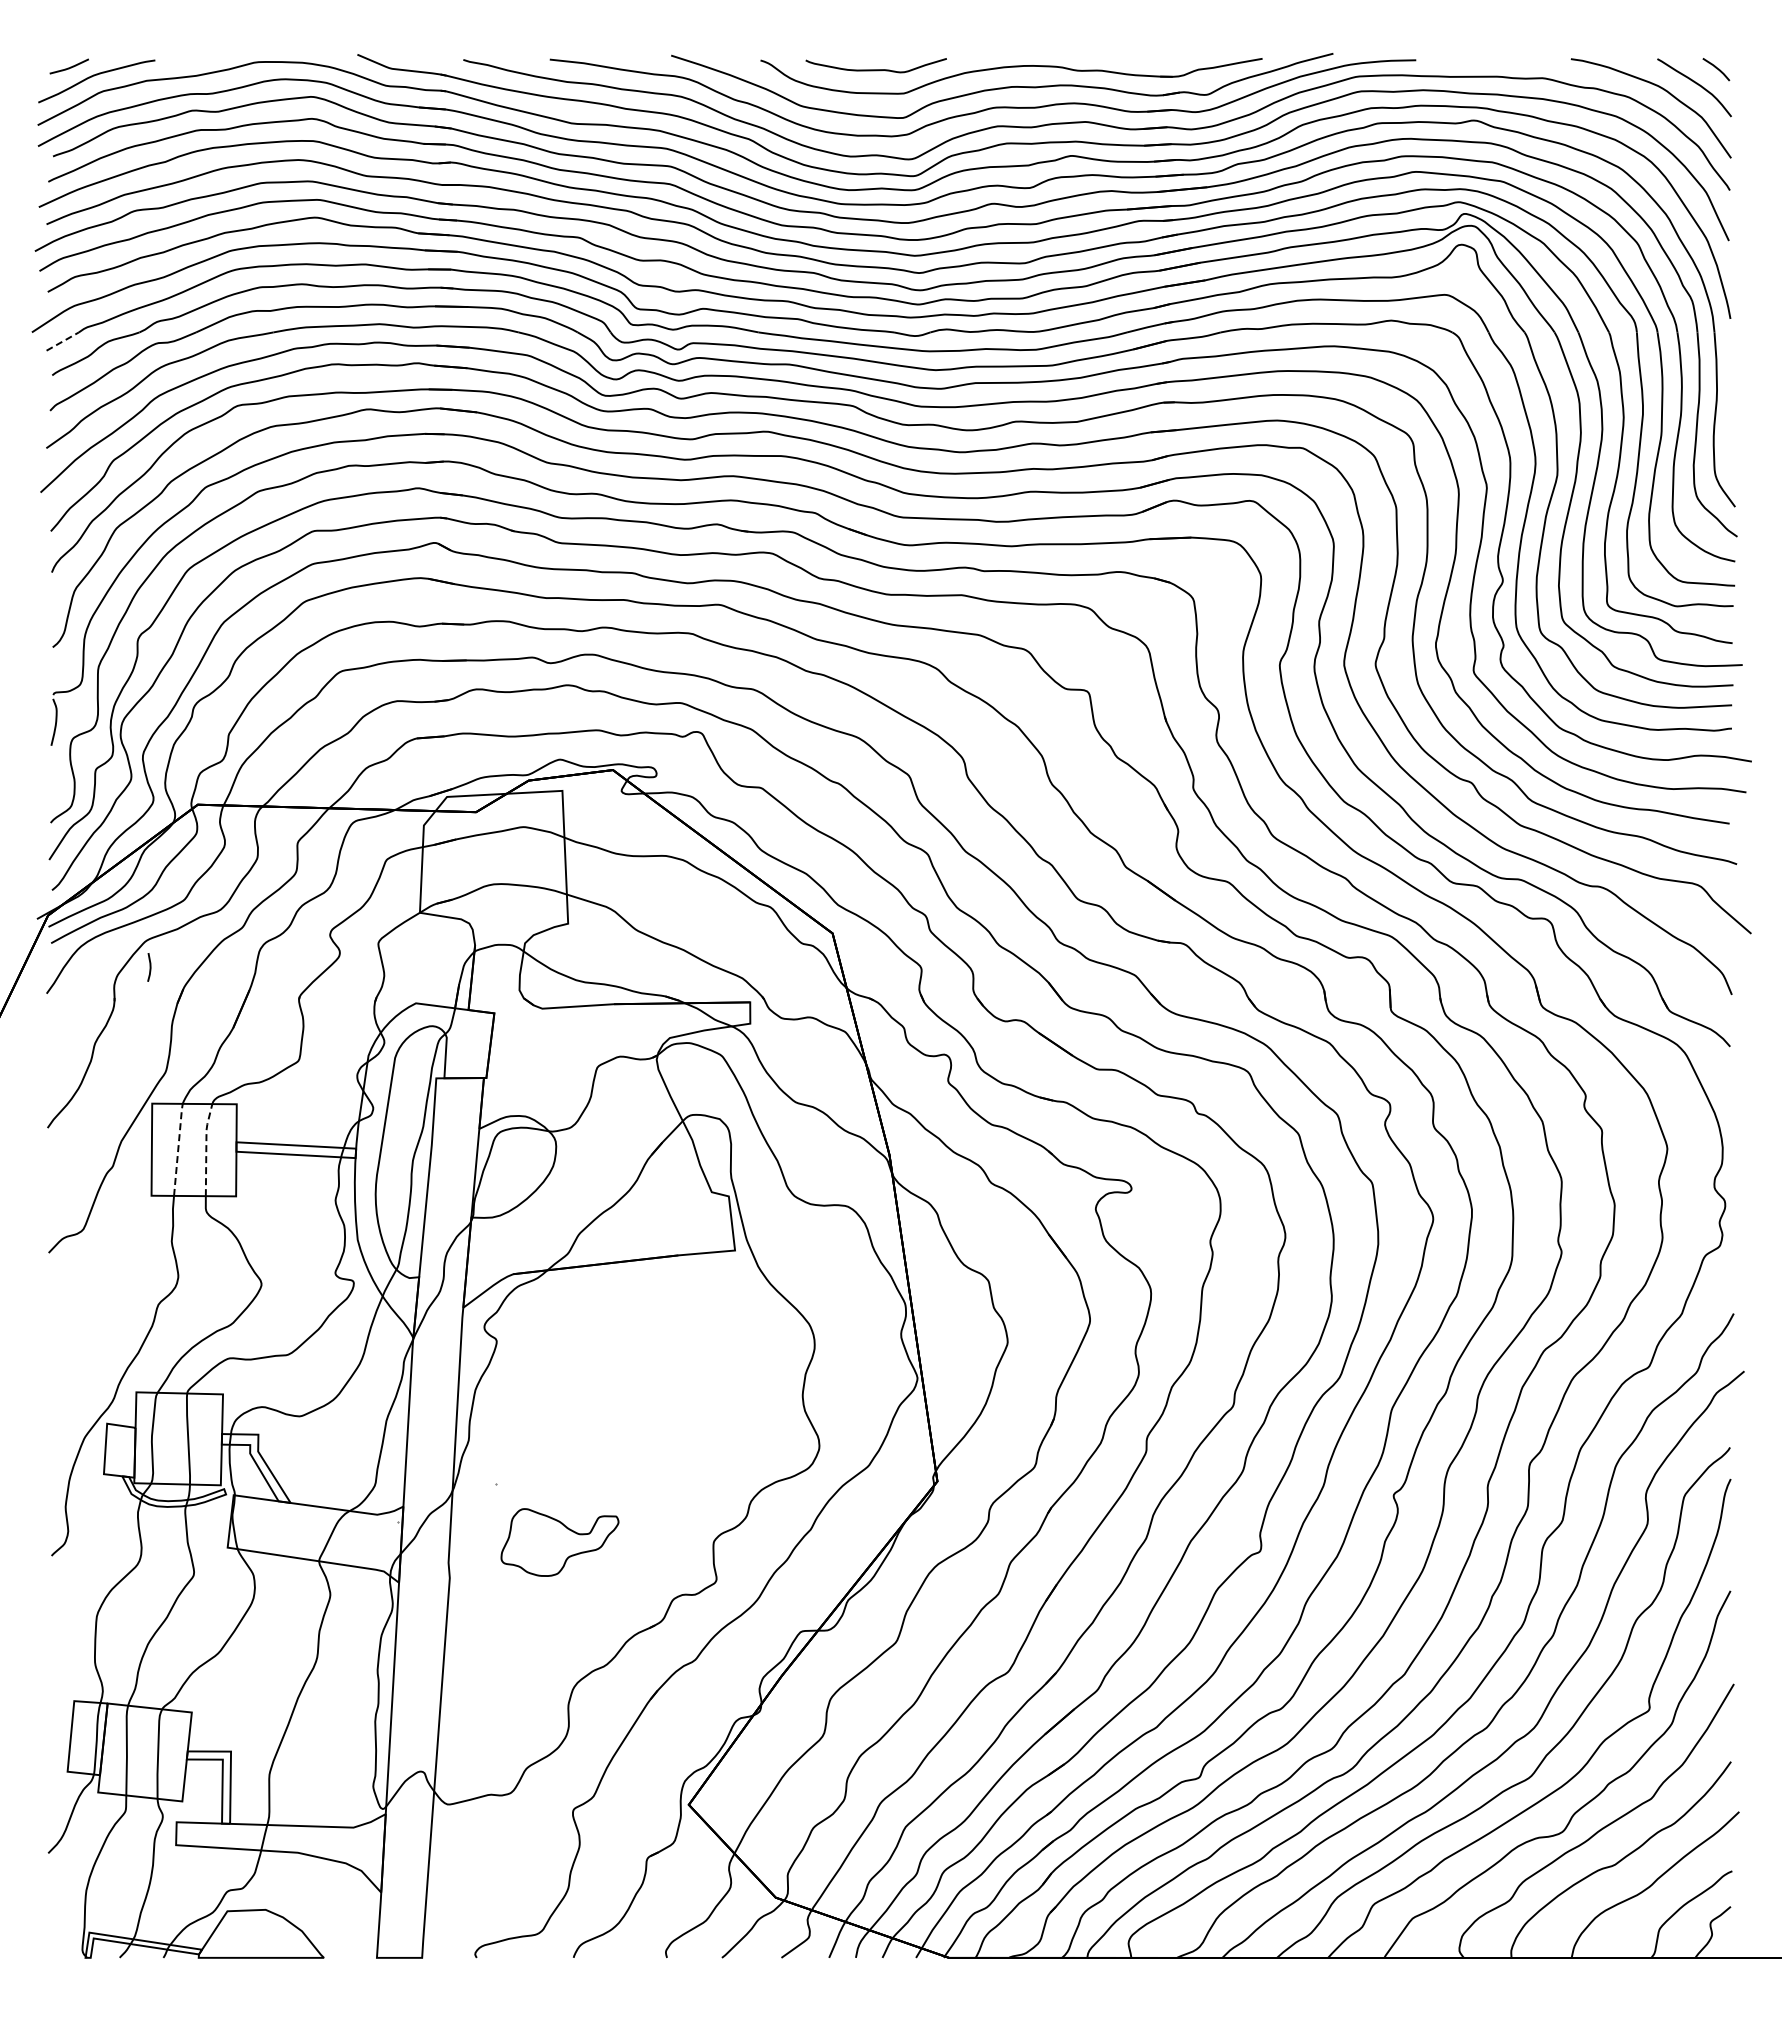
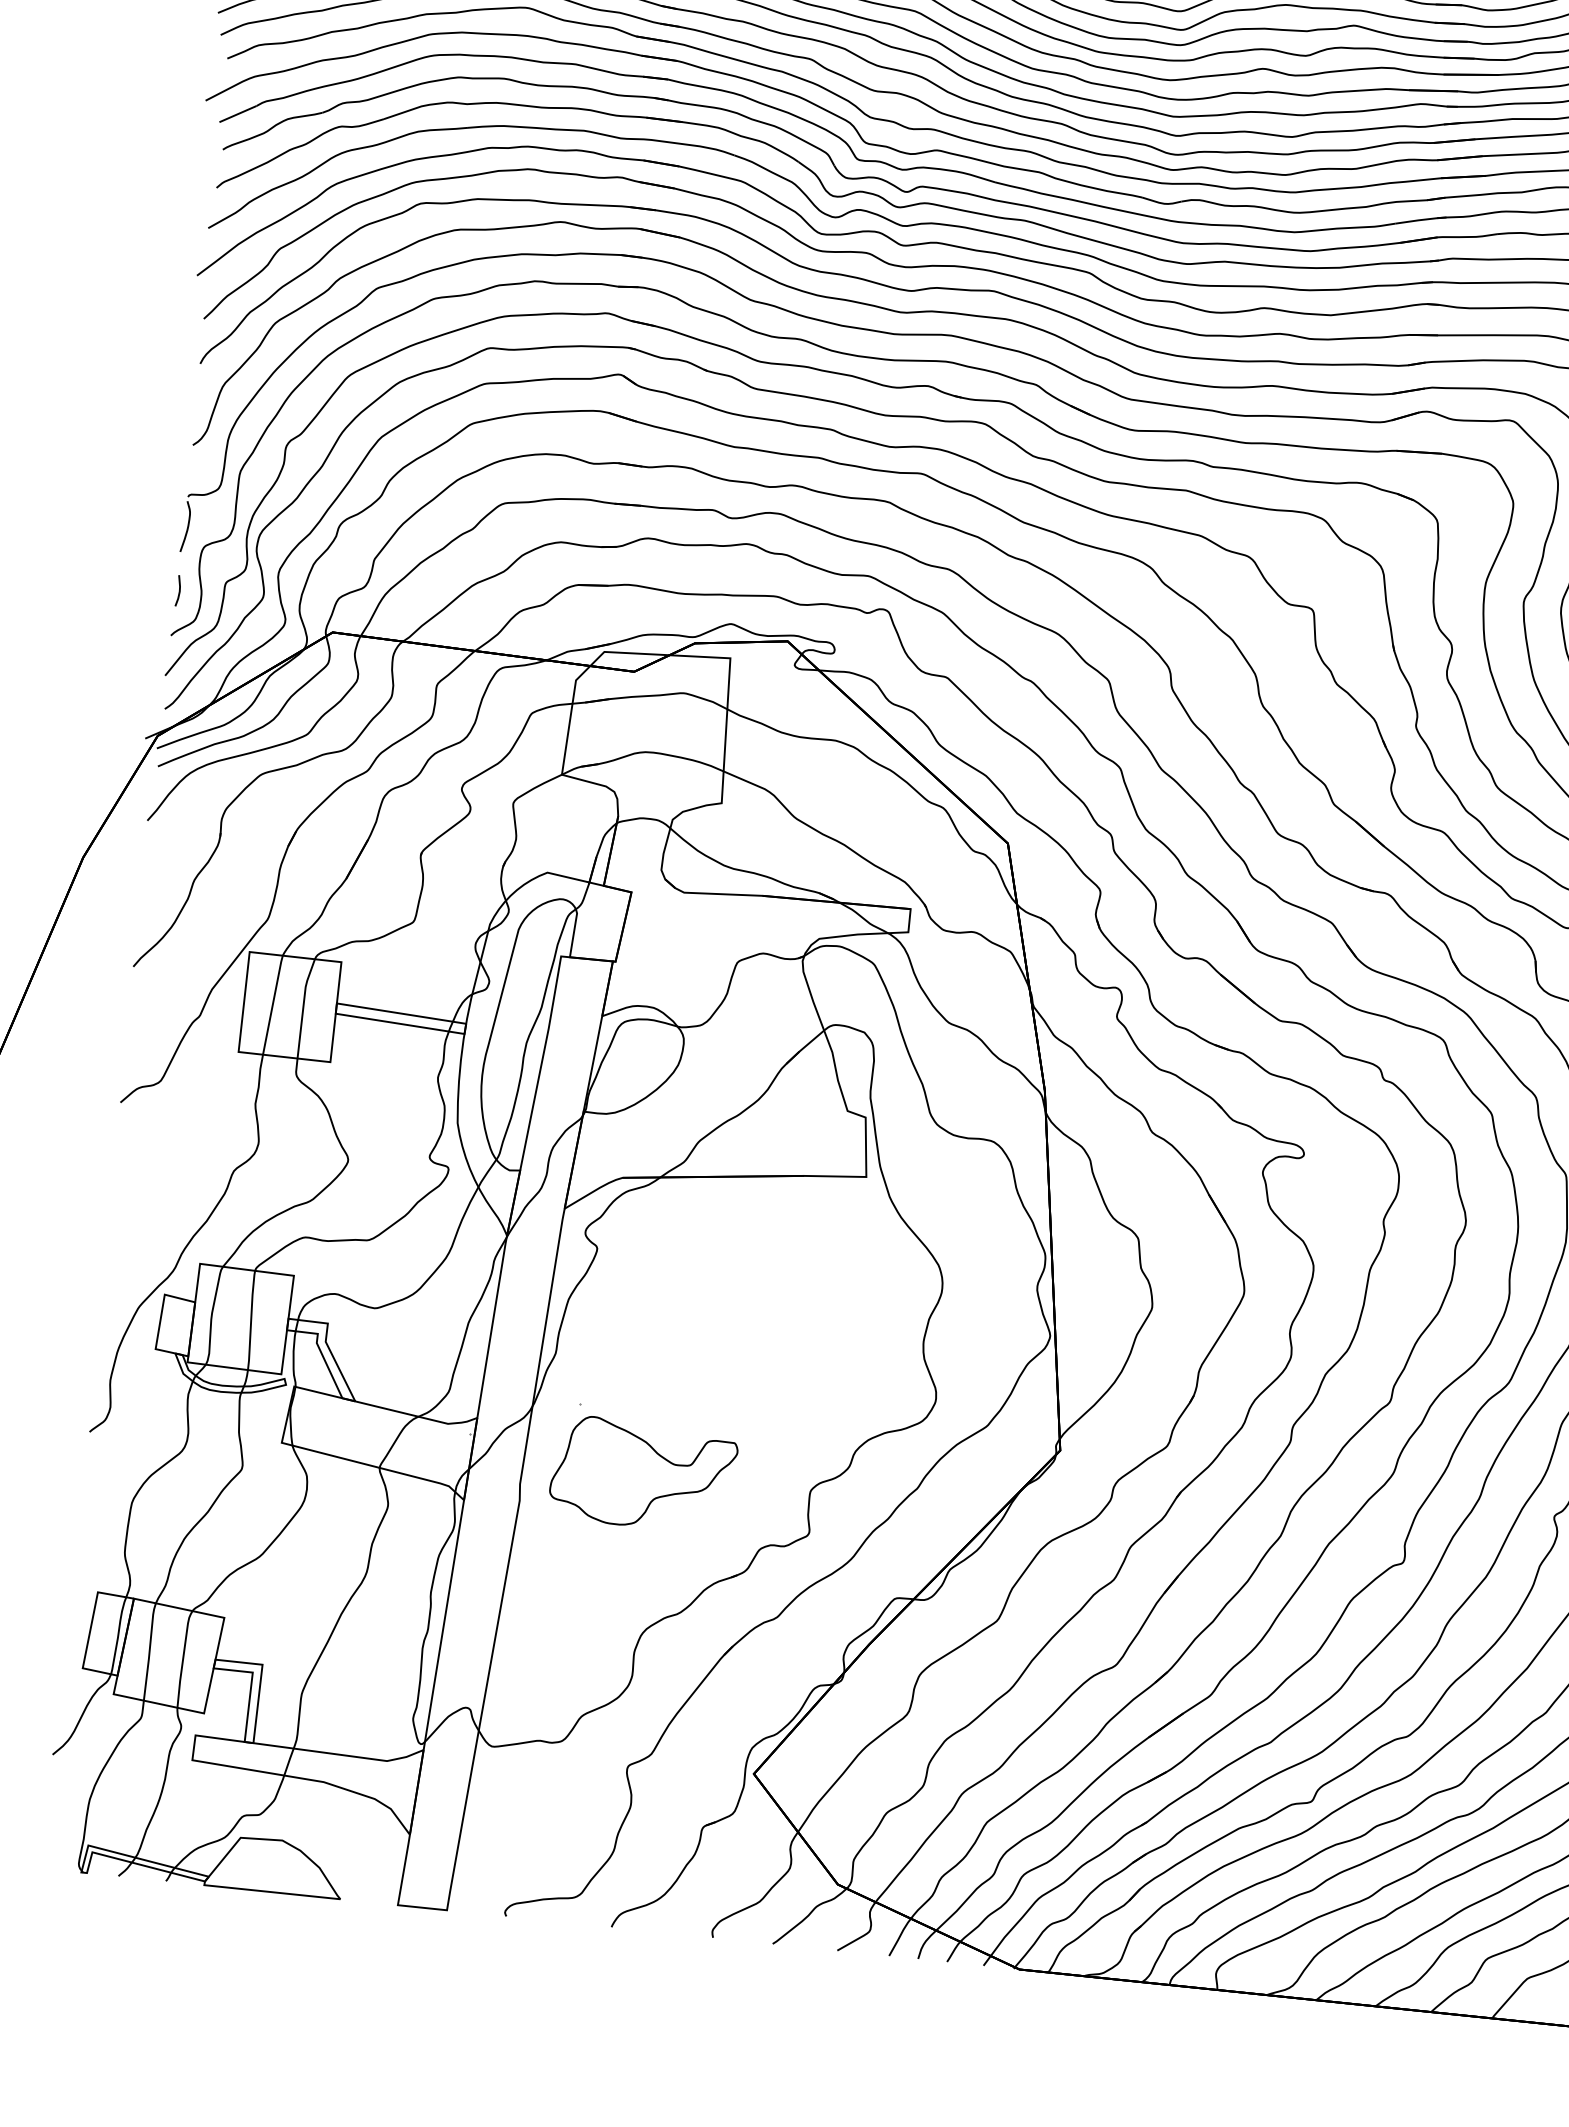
line: (62, 341) -> (237, 114), dashed -> solid
line: (149, 967) -> (178, 590), moved
line: (206, 1148) -> (303, 1006), dashed -> solid
line: (178, 1149) -> (273, 1004), dashed -> solid
part: (559, 1542) -> (642, 1474), size x1.43

